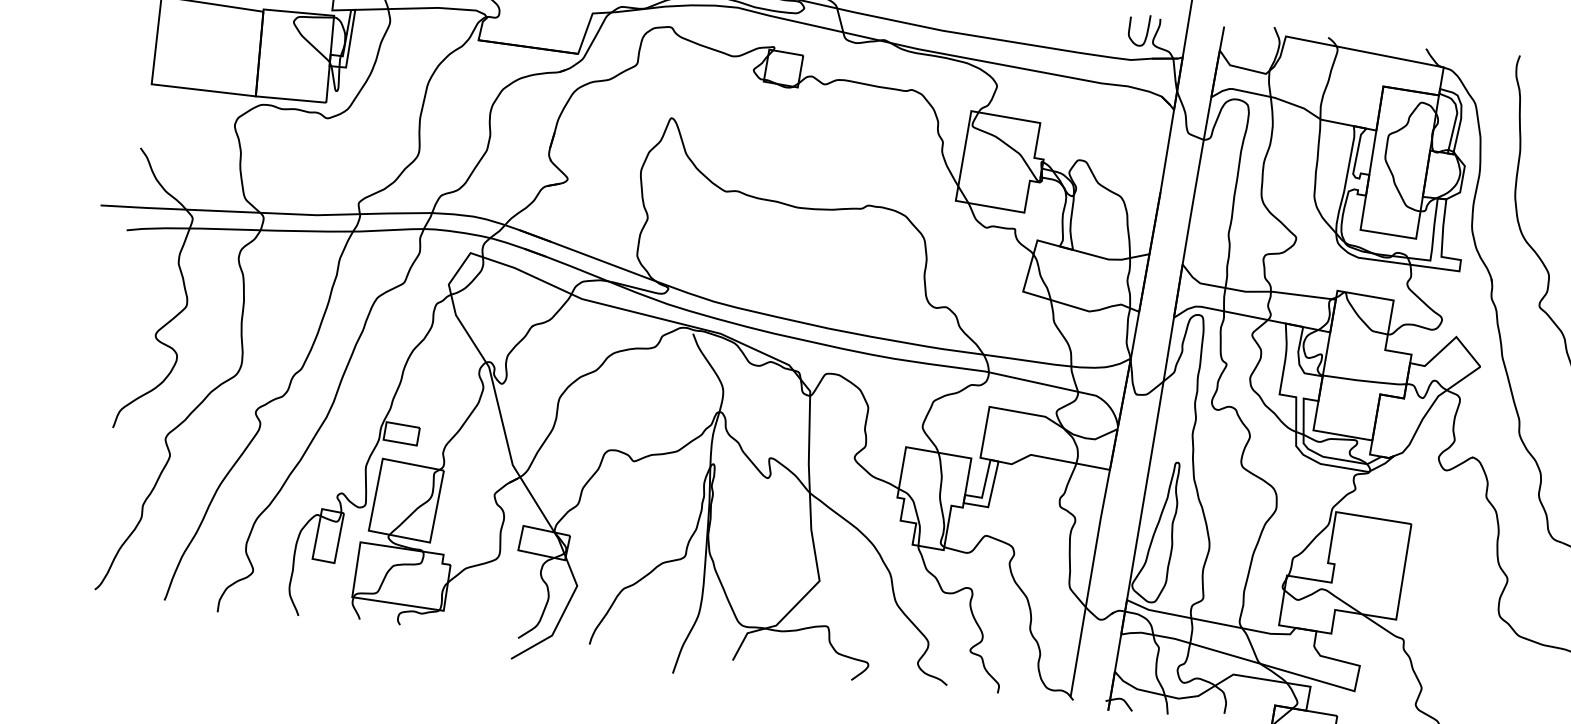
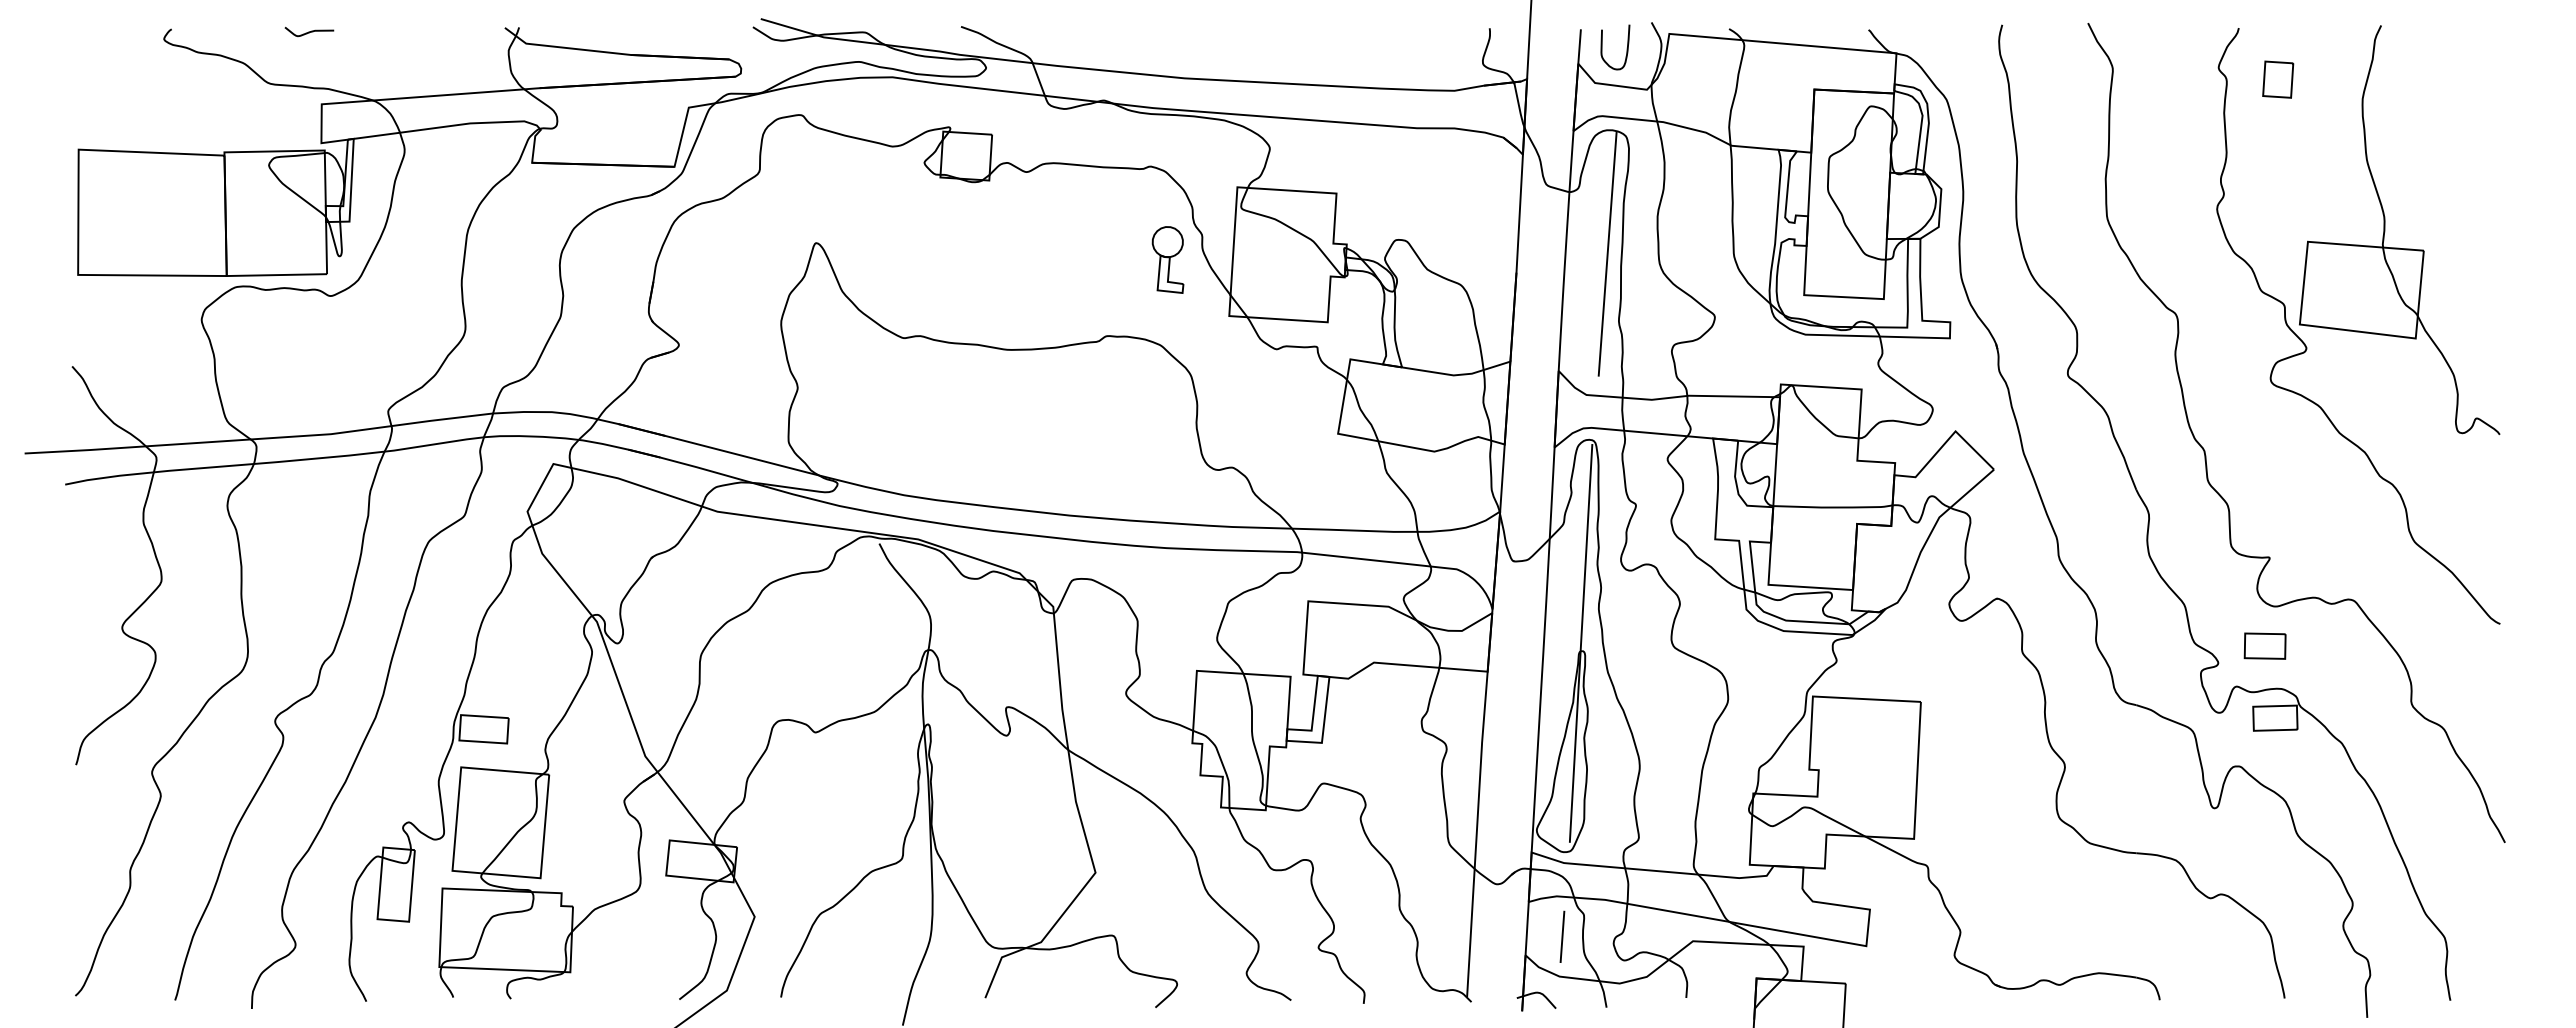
curve: (1146, 31) -> (1626, 48), moved
part: (916, 156) -> (1167, 259), added
line: (1225, 185) -> (1607, 253), added
line: (1177, 456) -> (1580, 642), added
line: (1142, 661) -> (1562, 936), added

